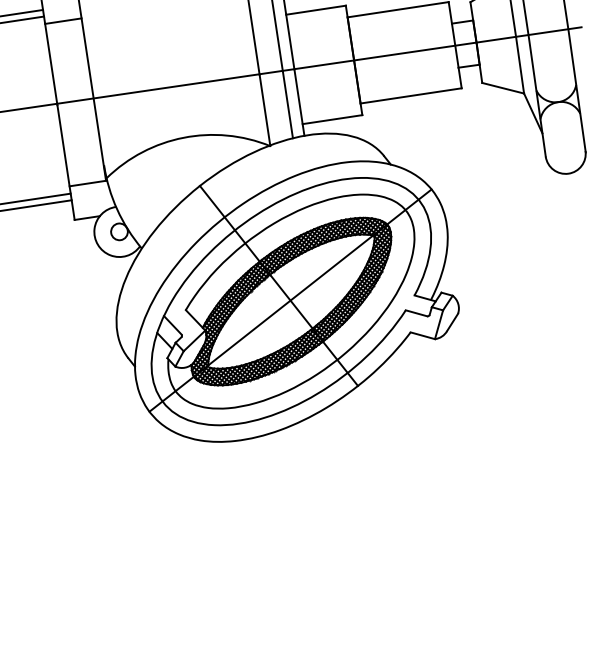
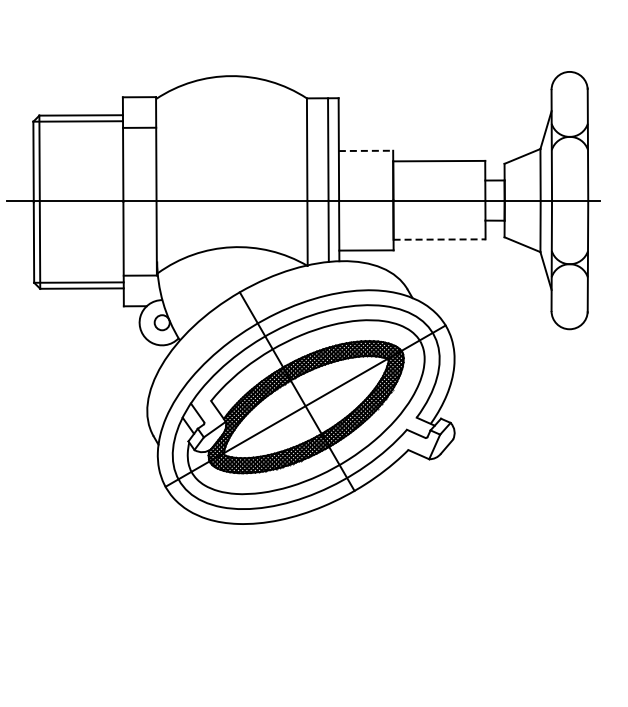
line: (316, 9) -> (366, 150), solid -> dashed
line: (412, 95) -> (440, 239), solid -> dashed

